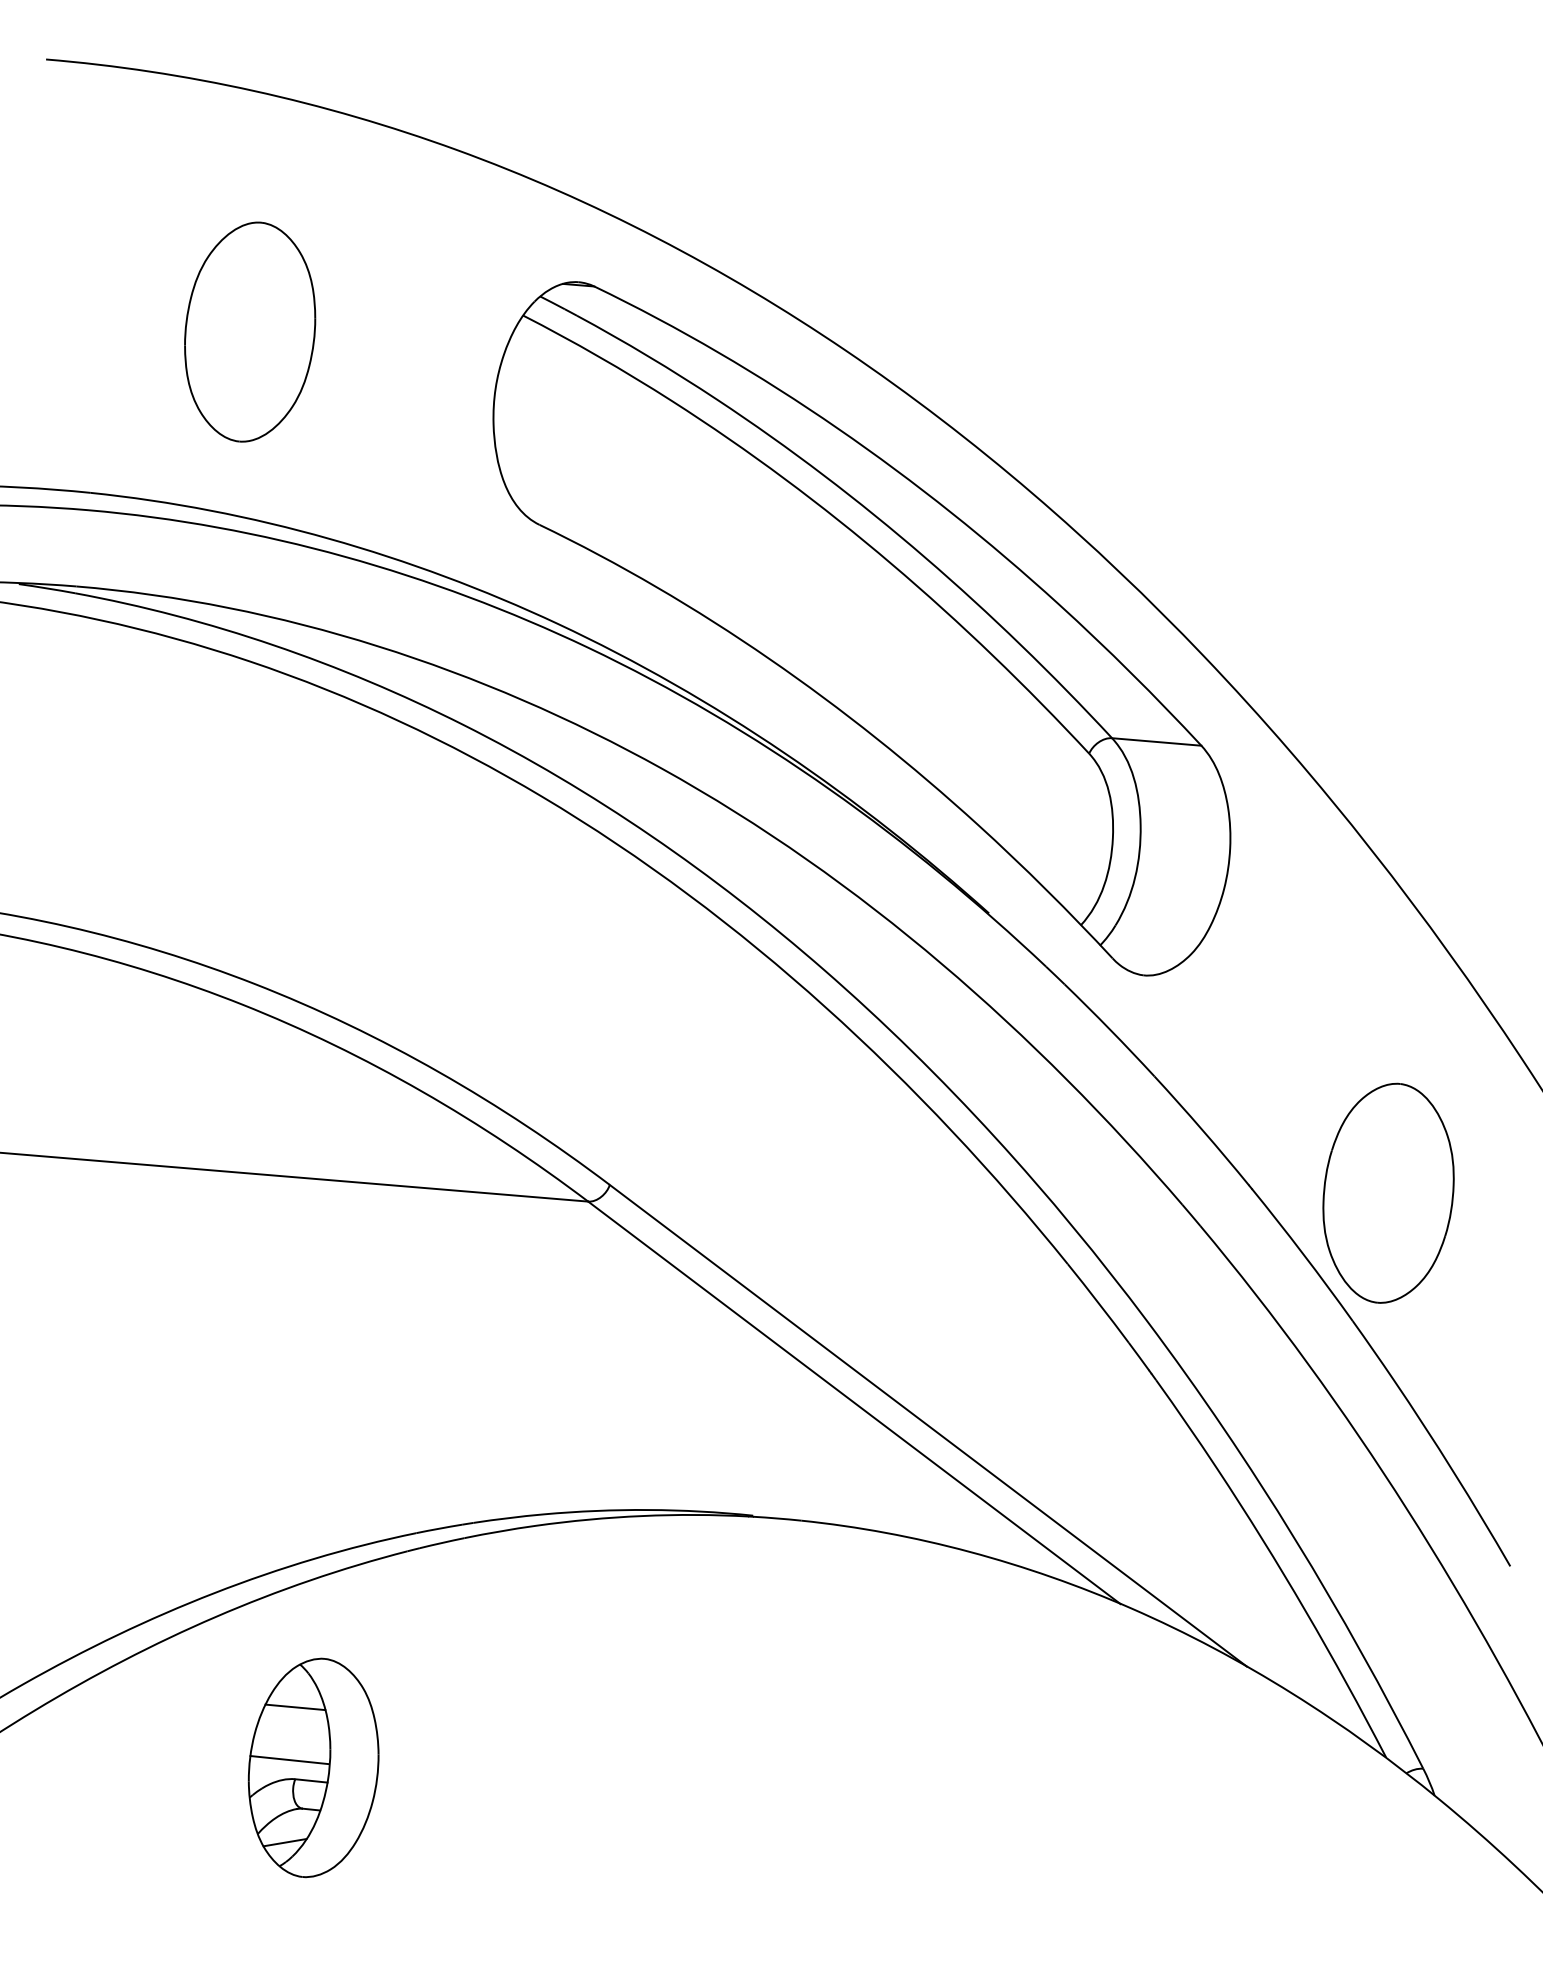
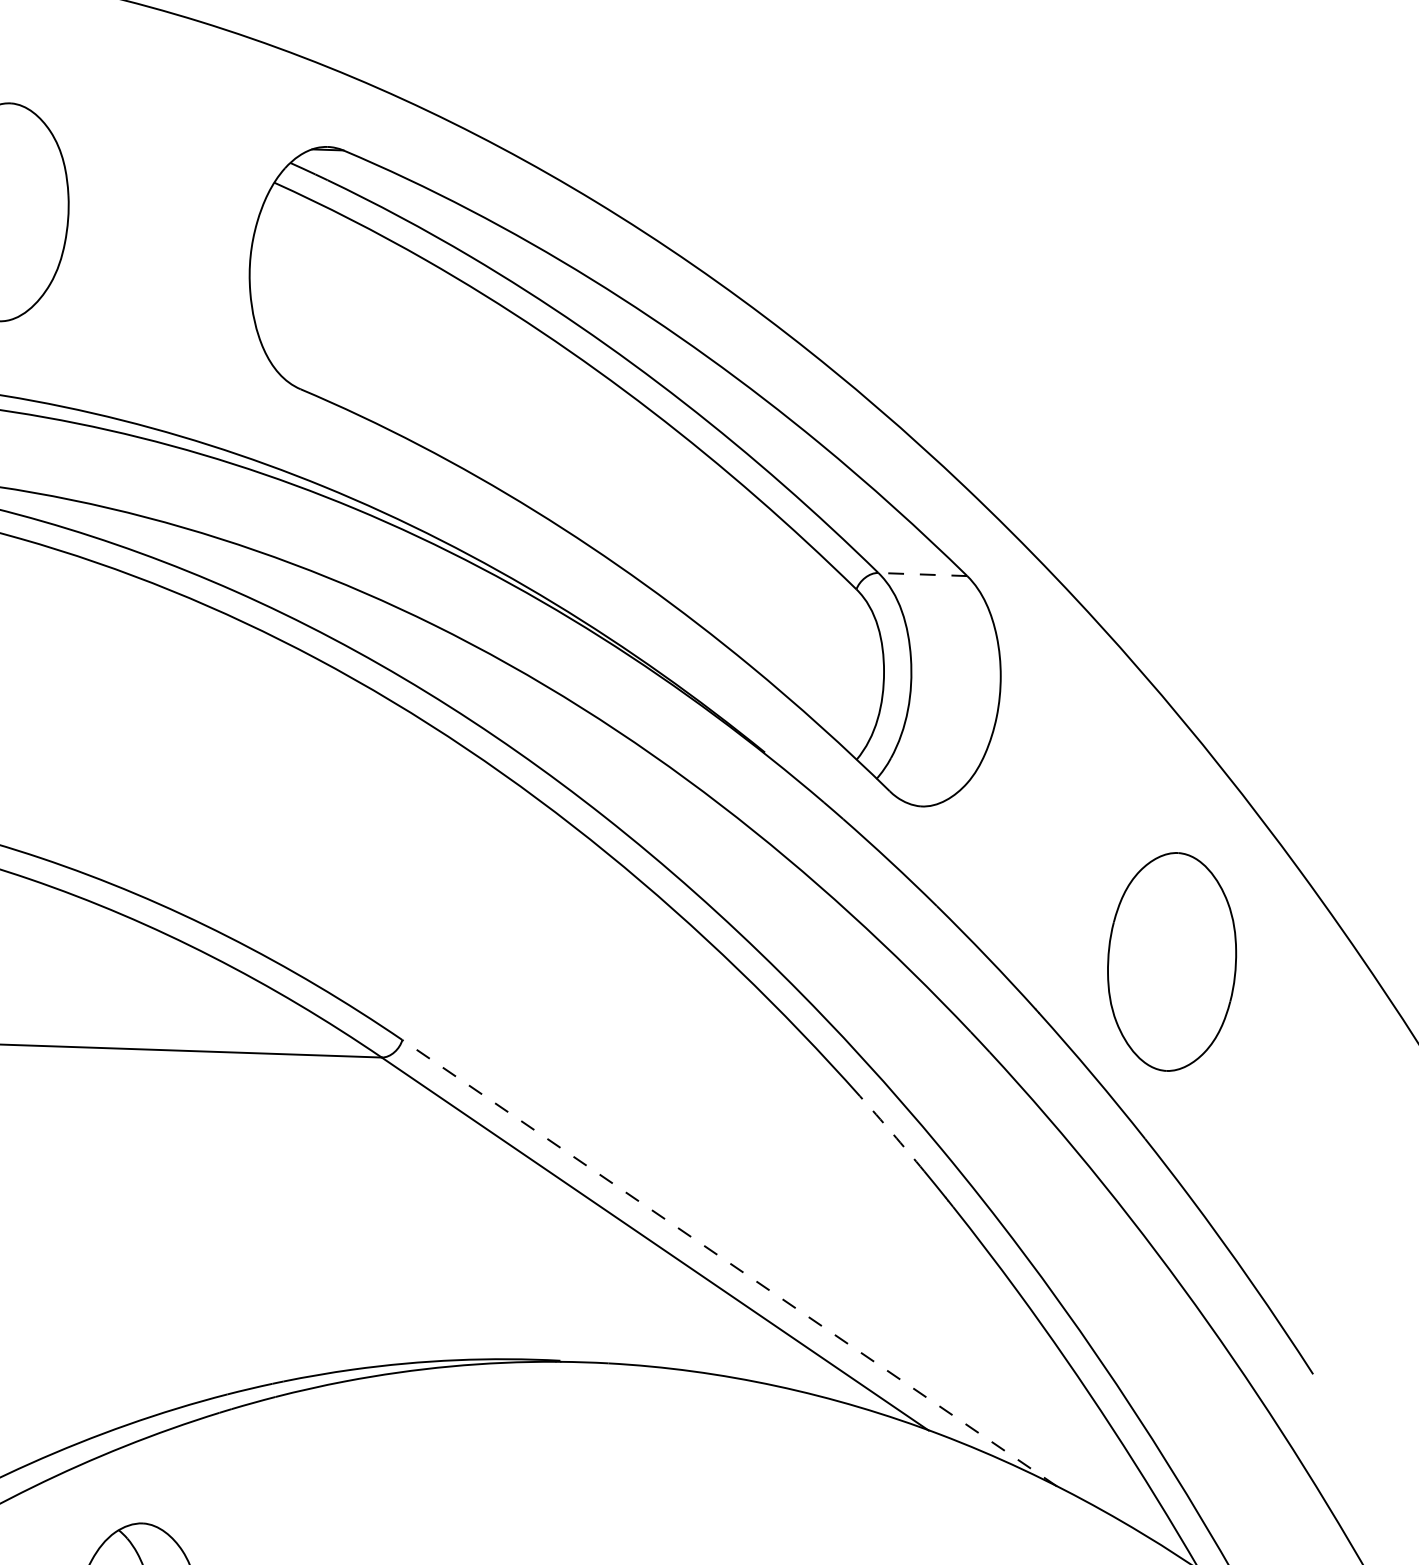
line: (1156, 741) -> (922, 574), solid -> dashed
part: (1388, 1192) -> (1171, 961), moved
arc: (1098, 1303) -> (892, 1133), solid -> dashed
line: (927, 1425) -> (728, 1262), solid -> dashed

